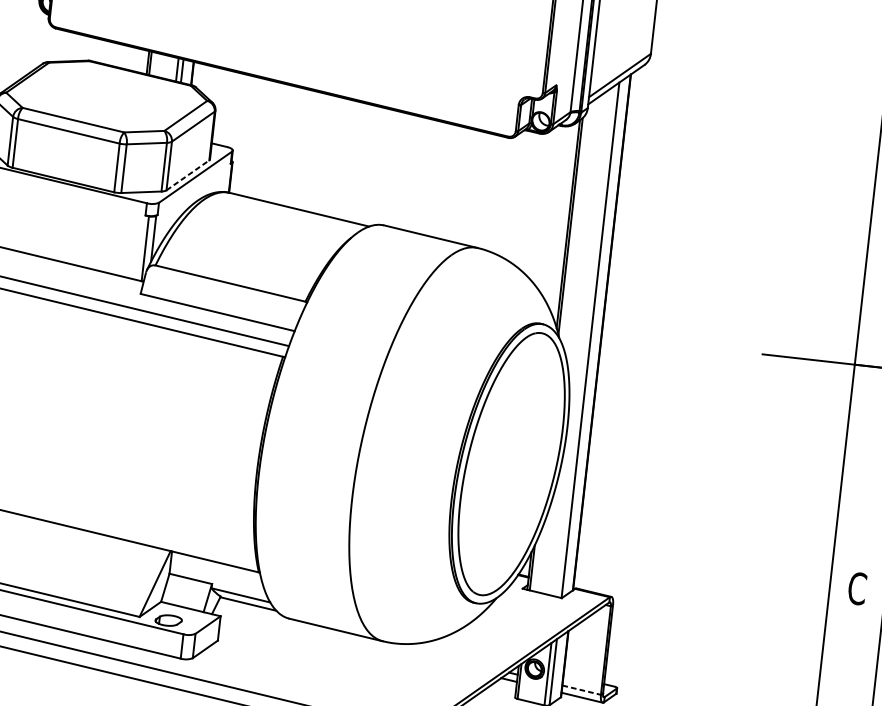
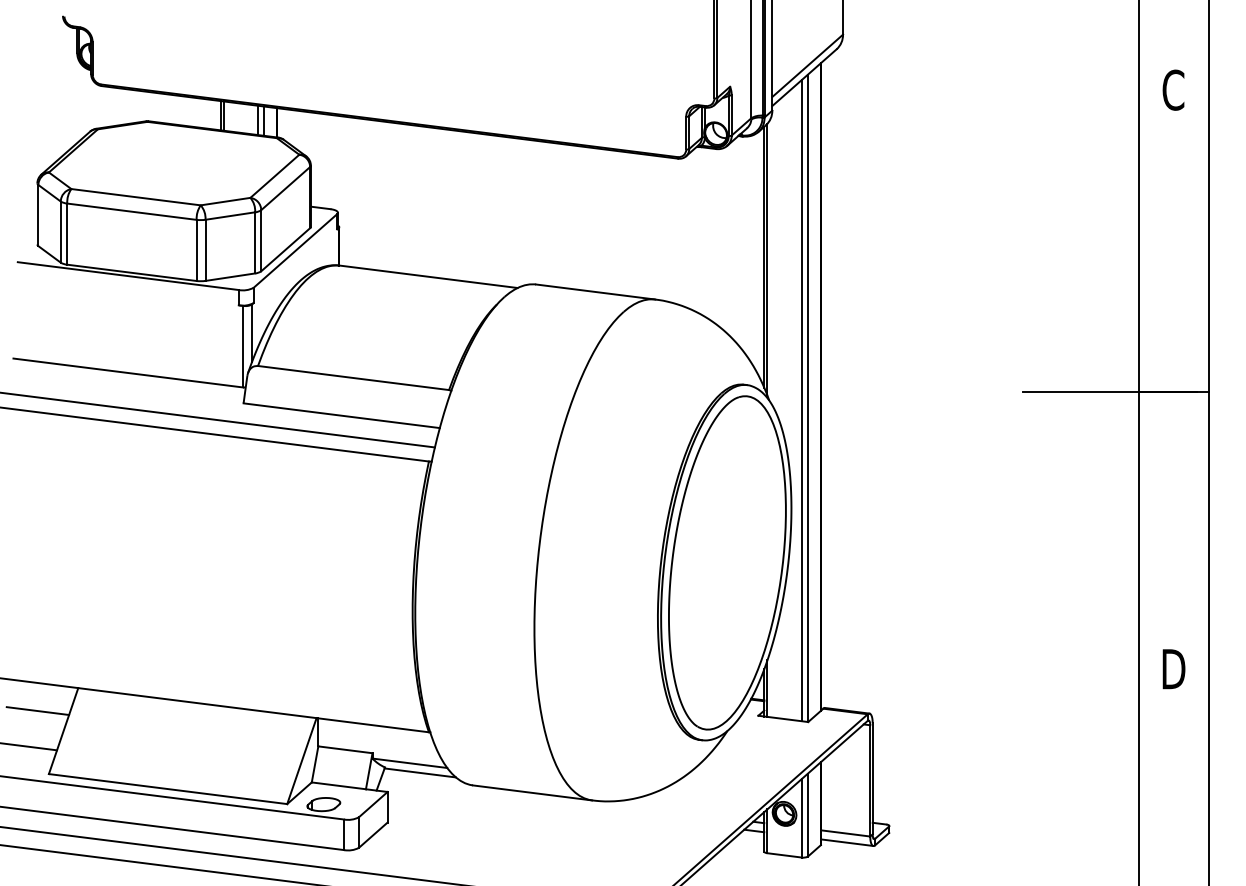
line: (187, 175) -> (285, 249), dashed -> solid
line: (585, 341) -> (801, 400), added
text: (857, 588) -> (1173, 668), C -> D
line: (581, 690) -> (845, 833), dashed -> solid

